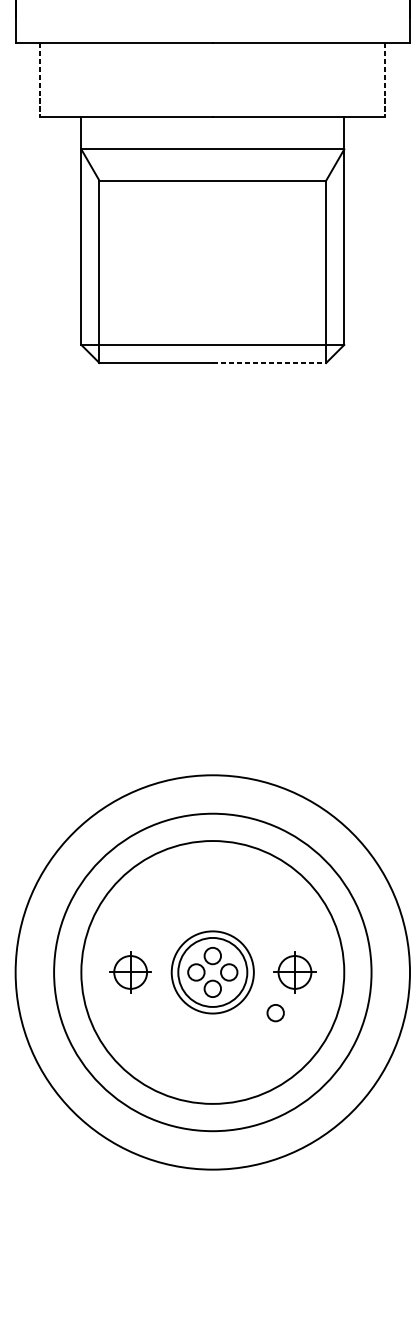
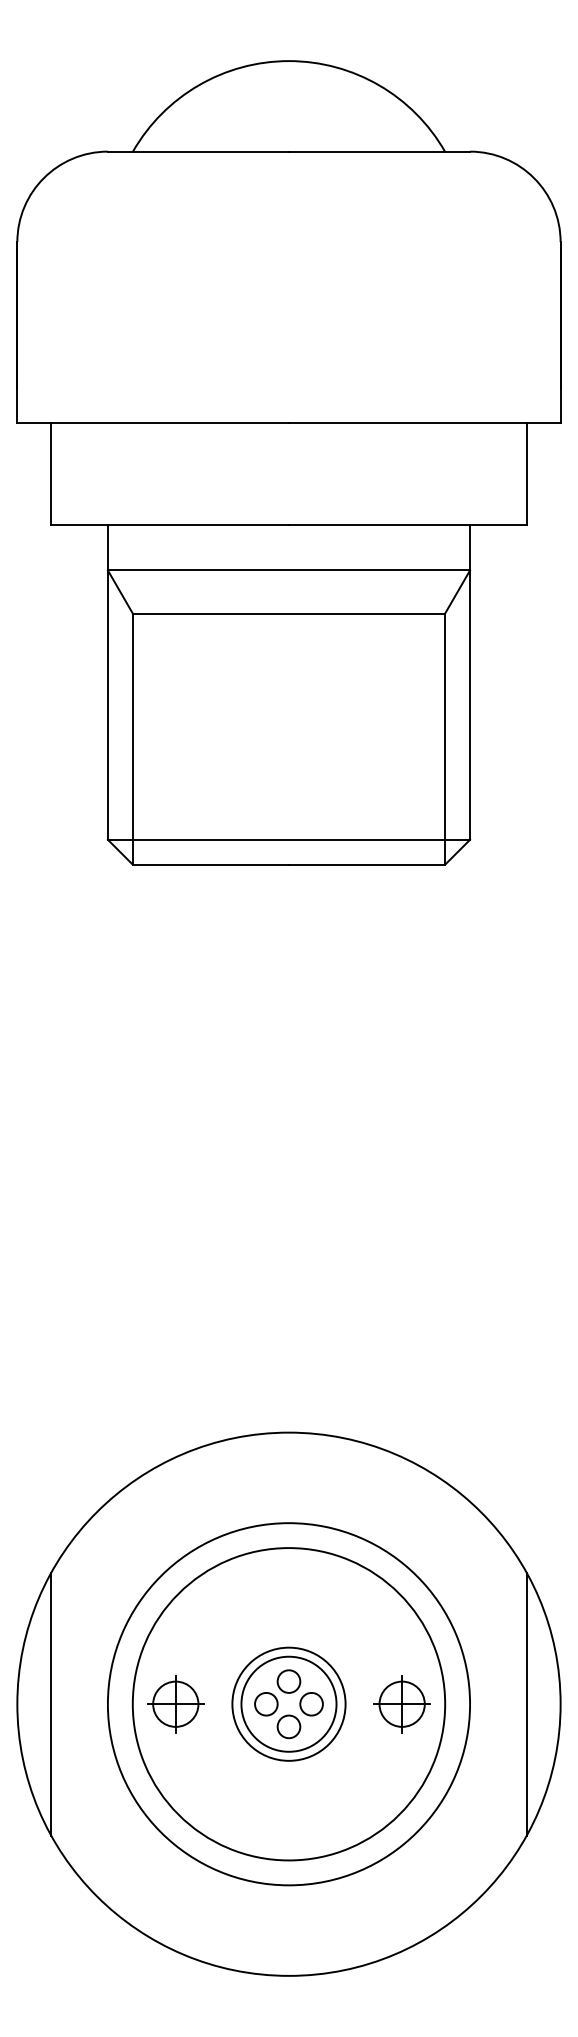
line: (40, 79) -> (51, 474), dashed -> solid
line: (385, 79) -> (526, 474), dashed -> solid
line: (269, 362) -> (367, 864), dashed -> solid
line: (40, 971) -> (51, 1703), added
line: (385, 971) -> (526, 1703), added
circle: (212, 972) -> (288, 1704), size x0.71
circle: (275, 1013) -> (375, 1760), removed

